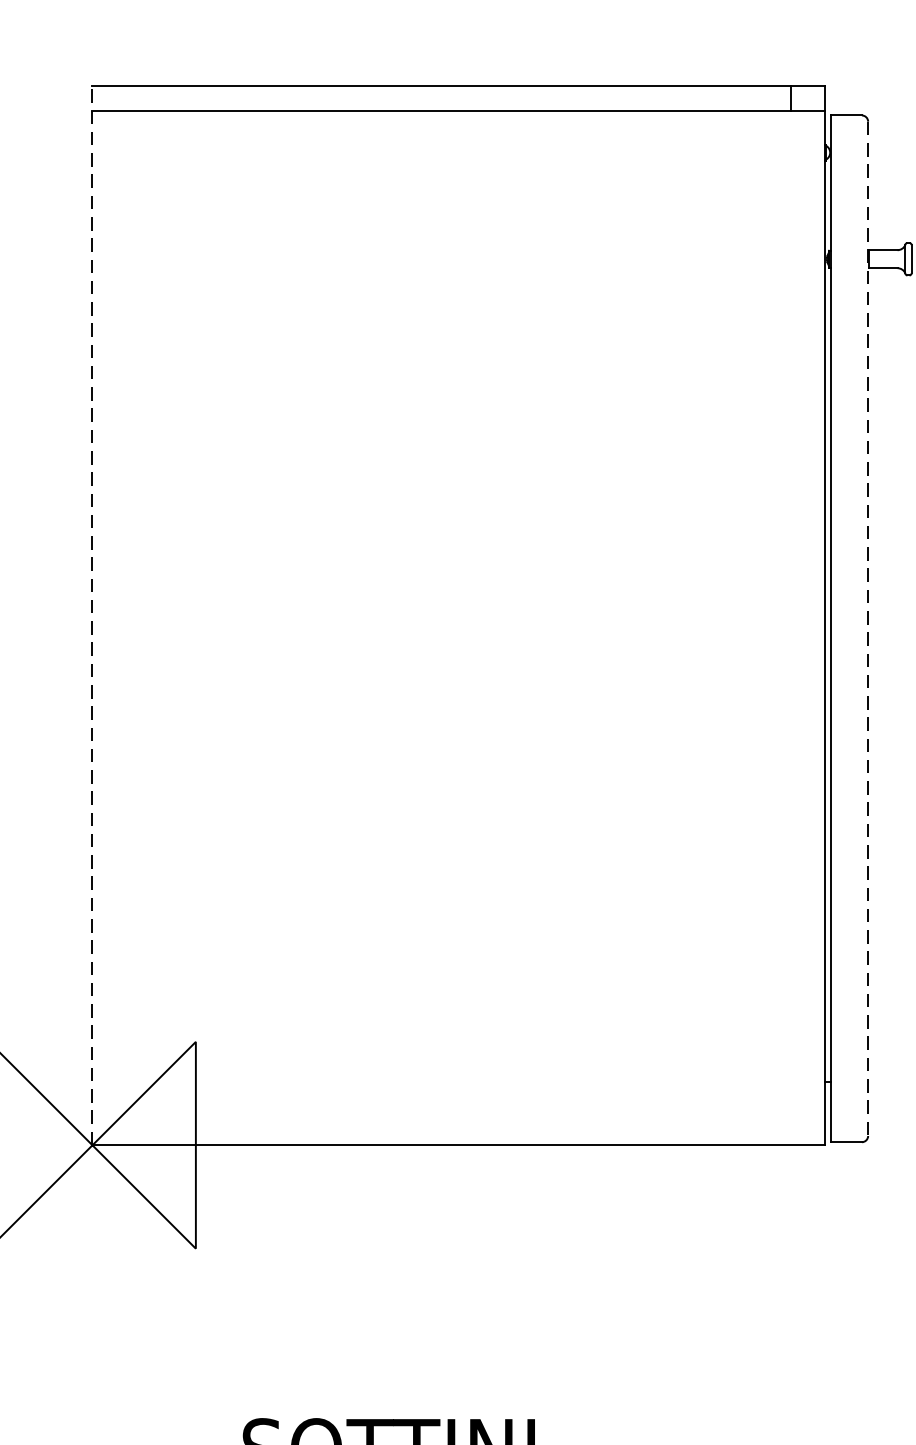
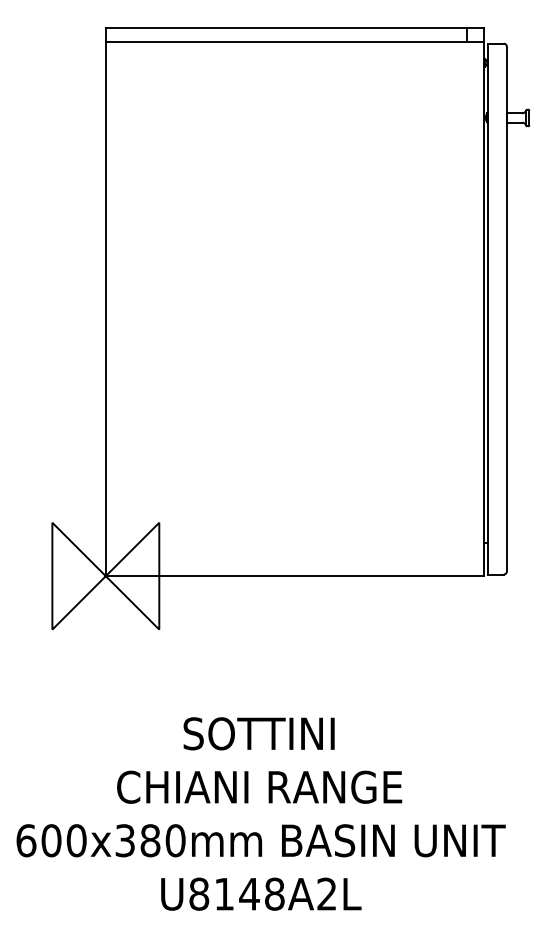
line: (91, 614) -> (105, 301), dashed -> solid
line: (867, 629) -> (506, 309), dashed -> solid

